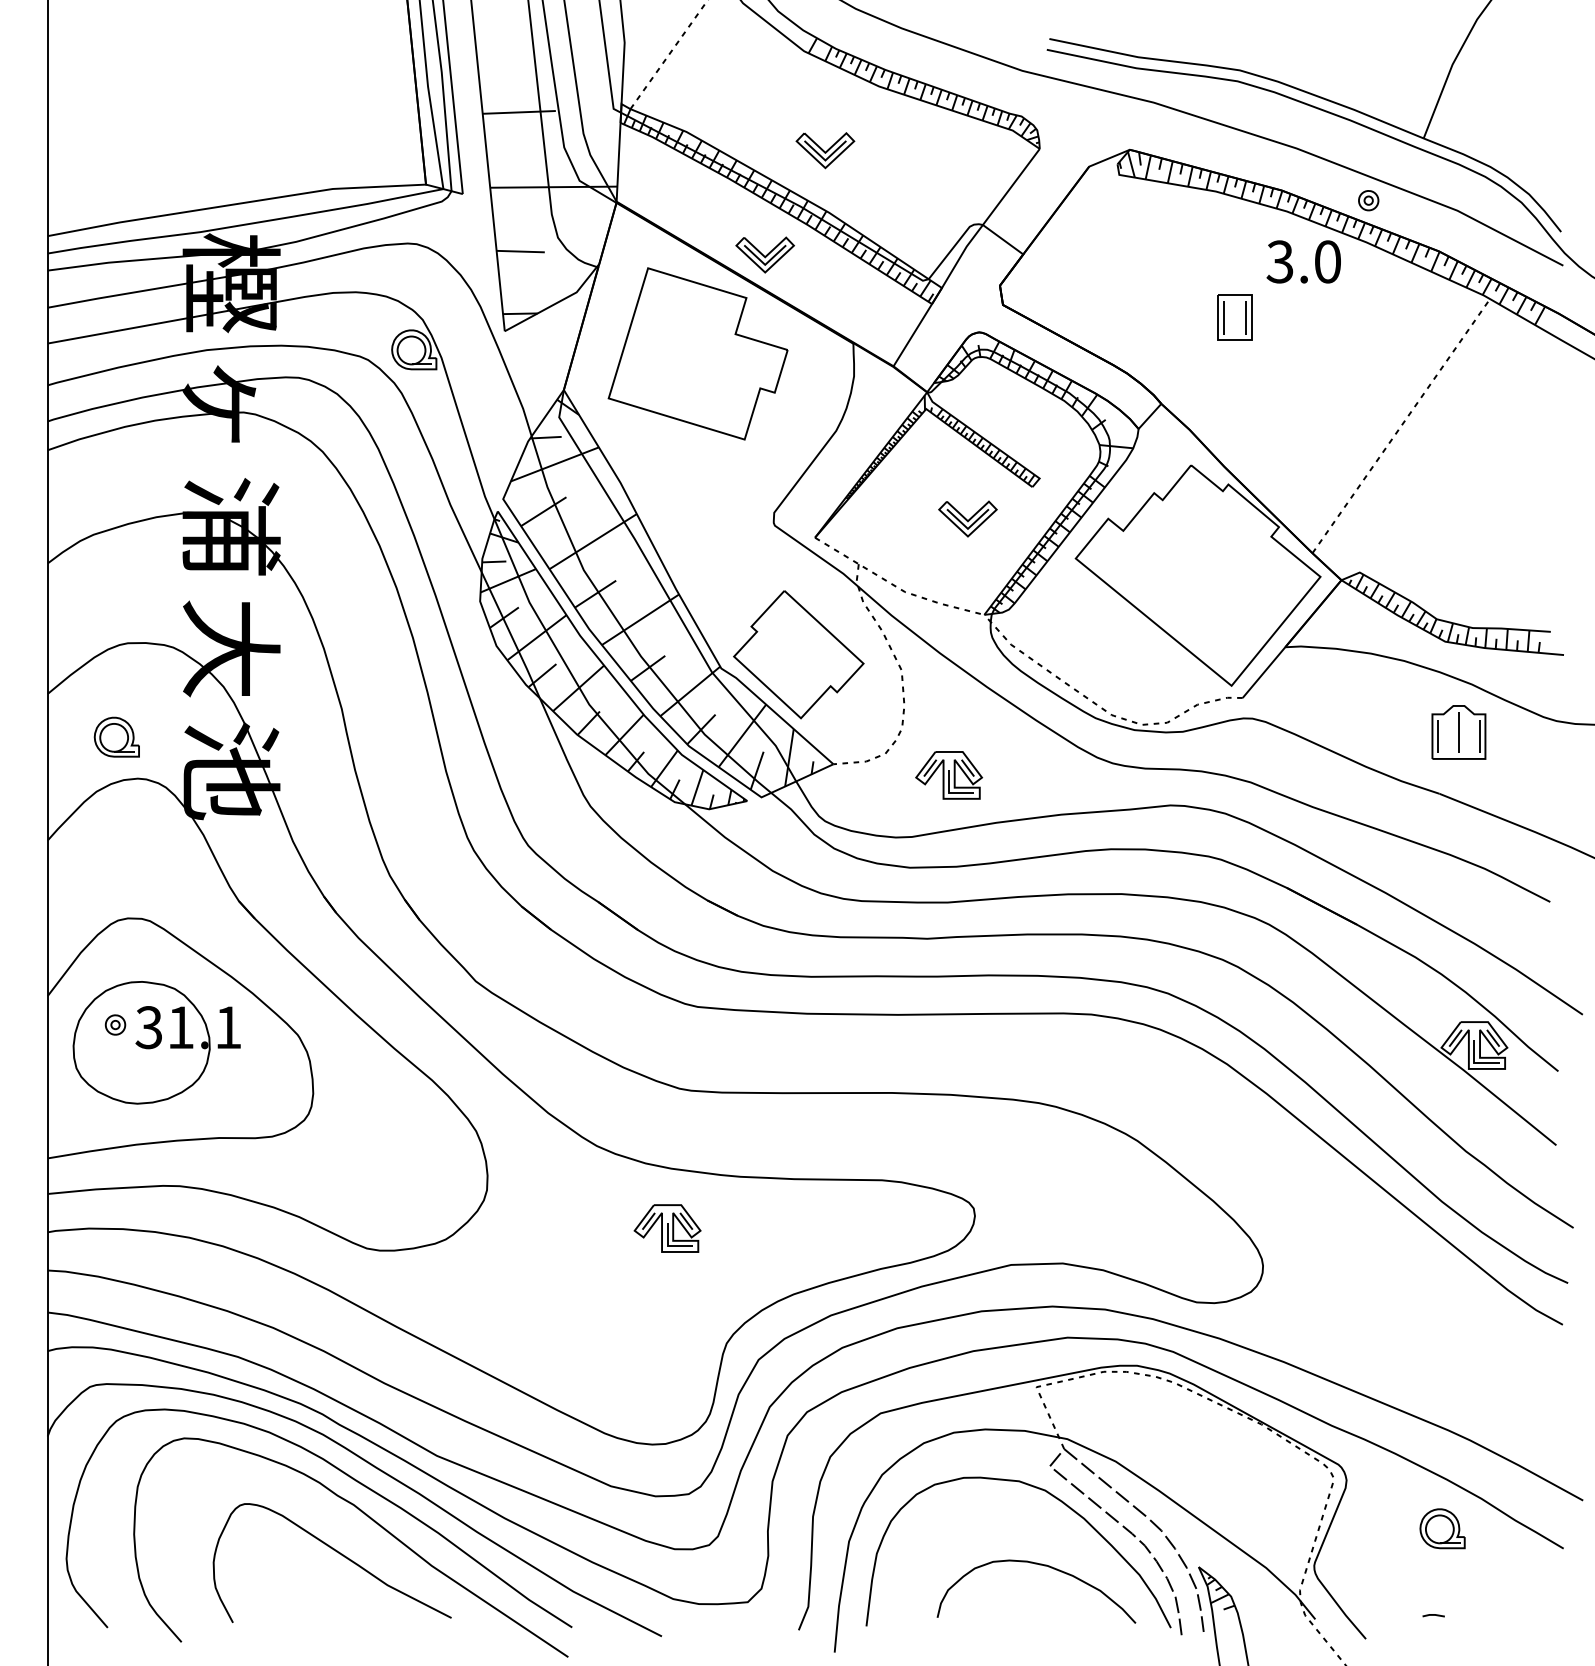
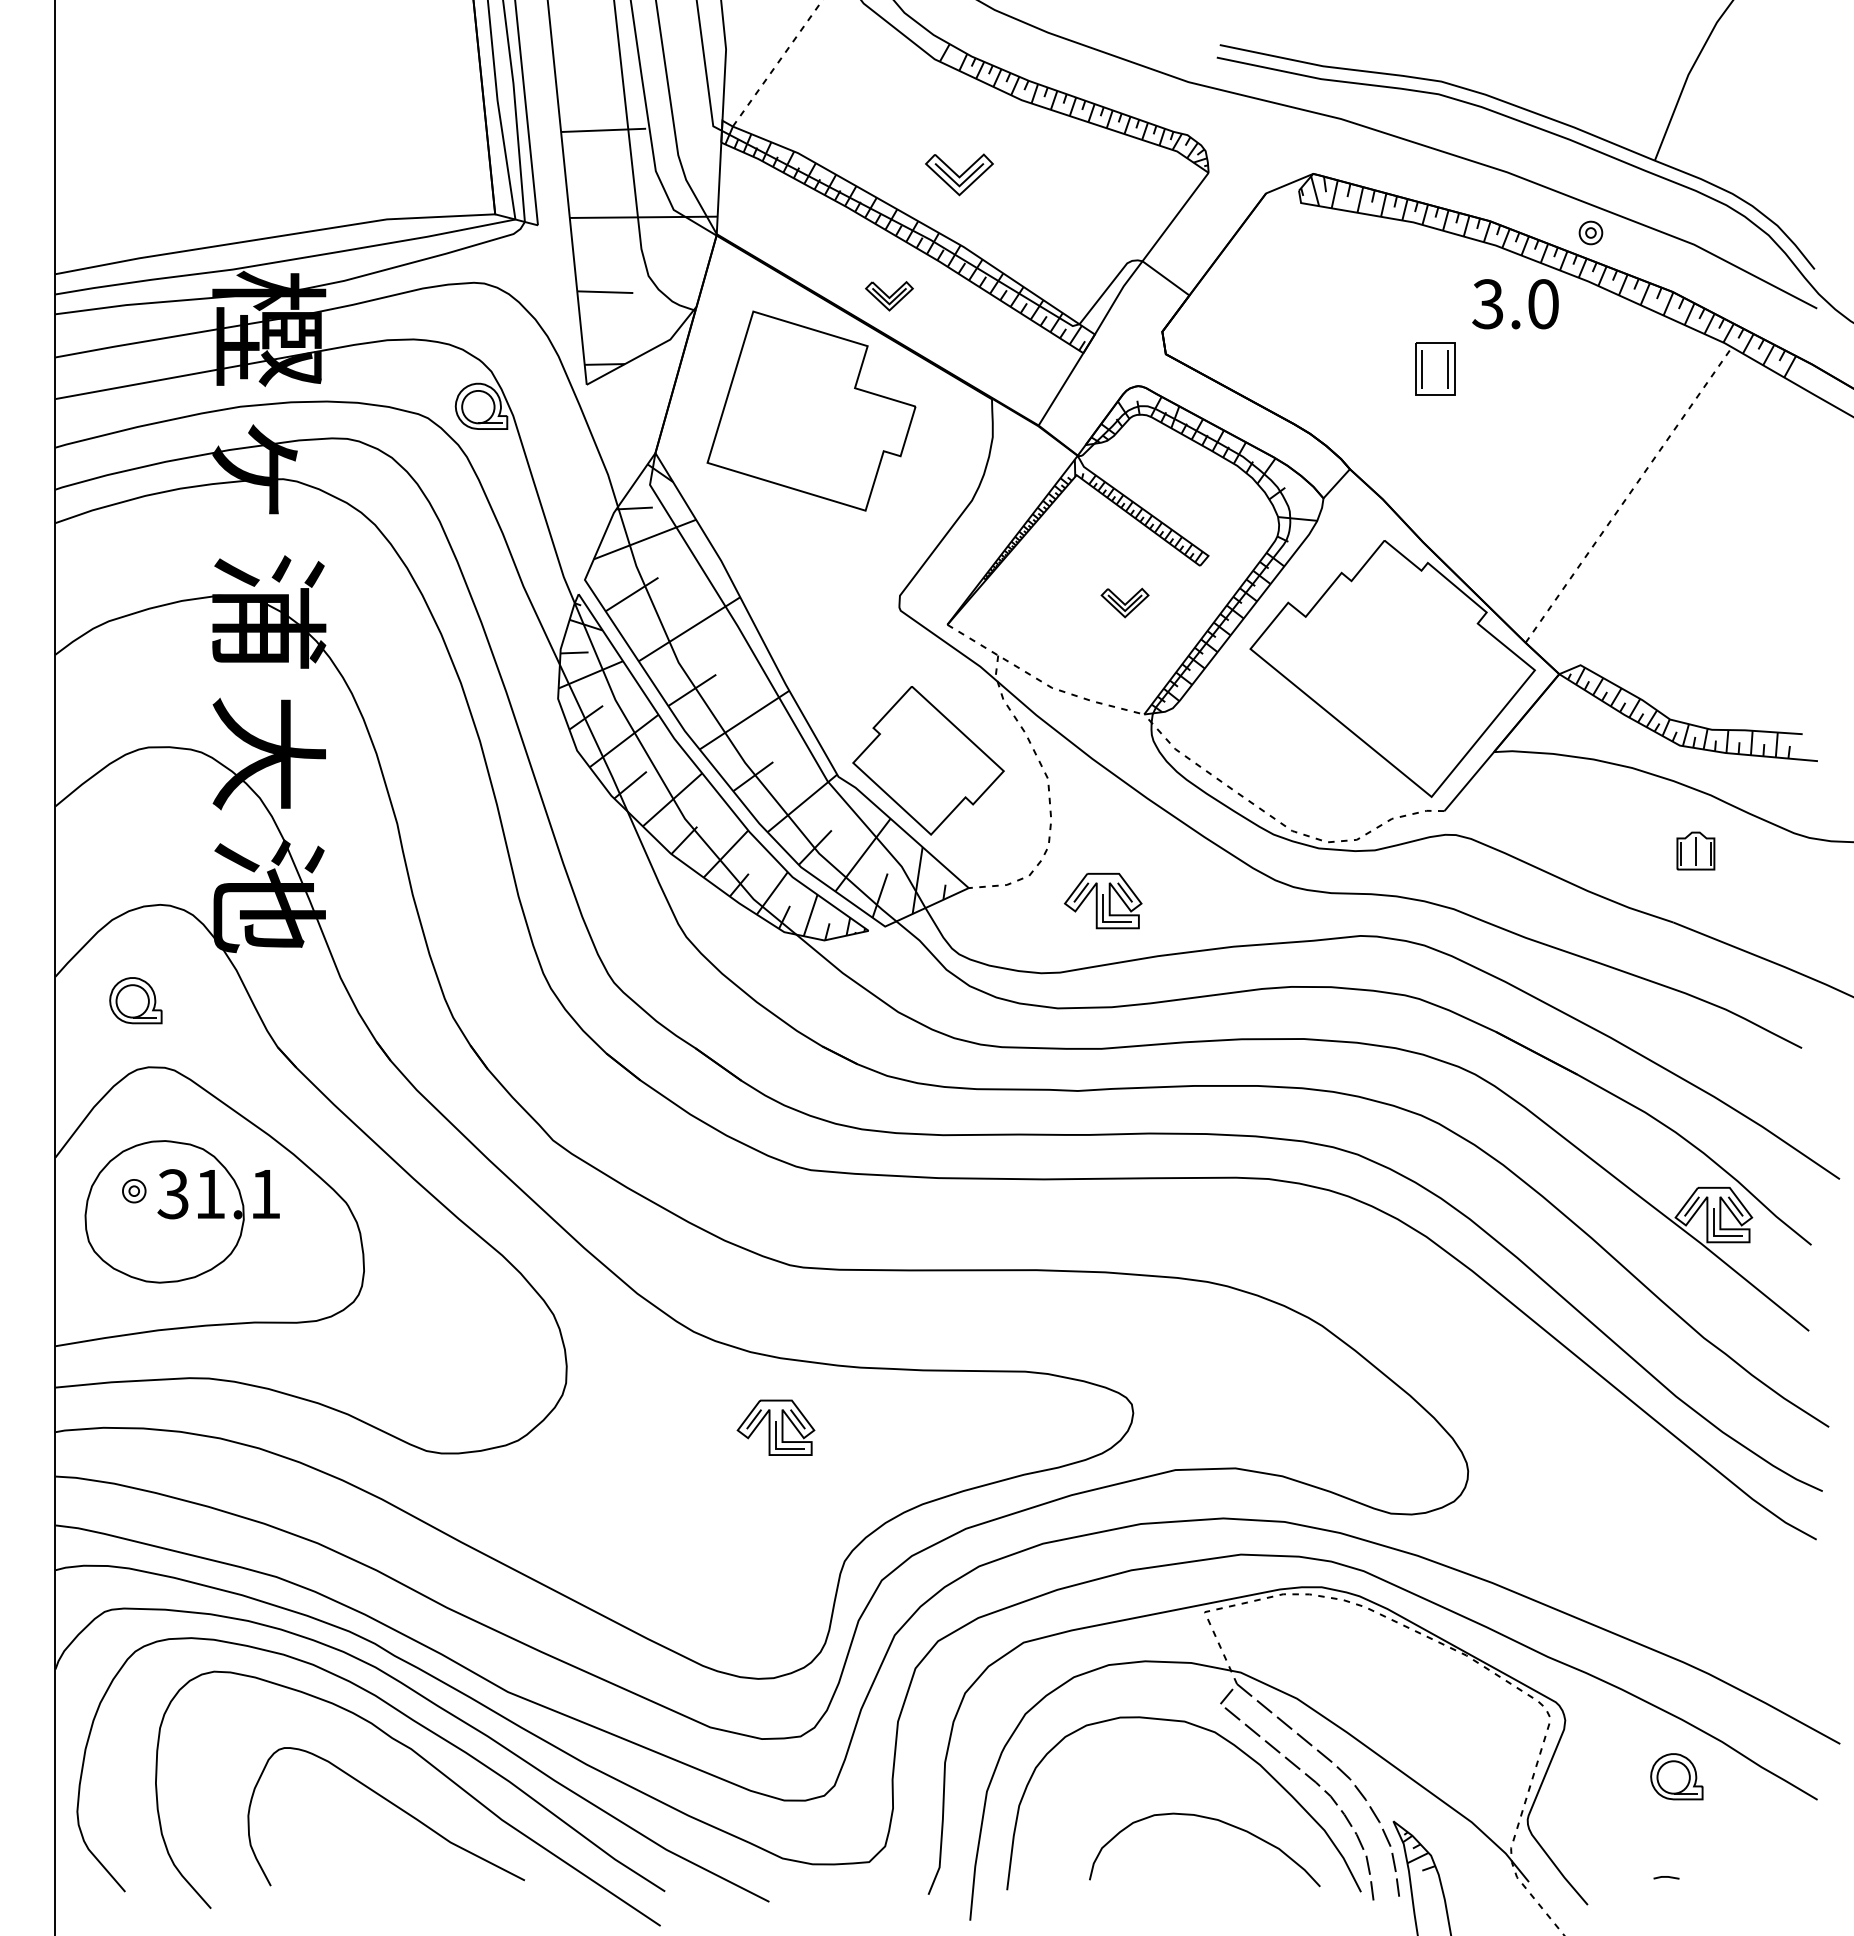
part: (765, 255) -> (889, 296), size x0.7
part: (967, 518) -> (1124, 602), size x0.7
part: (1458, 731) -> (1695, 850), size x0.6
part: (116, 737) -> (135, 1000), moved

